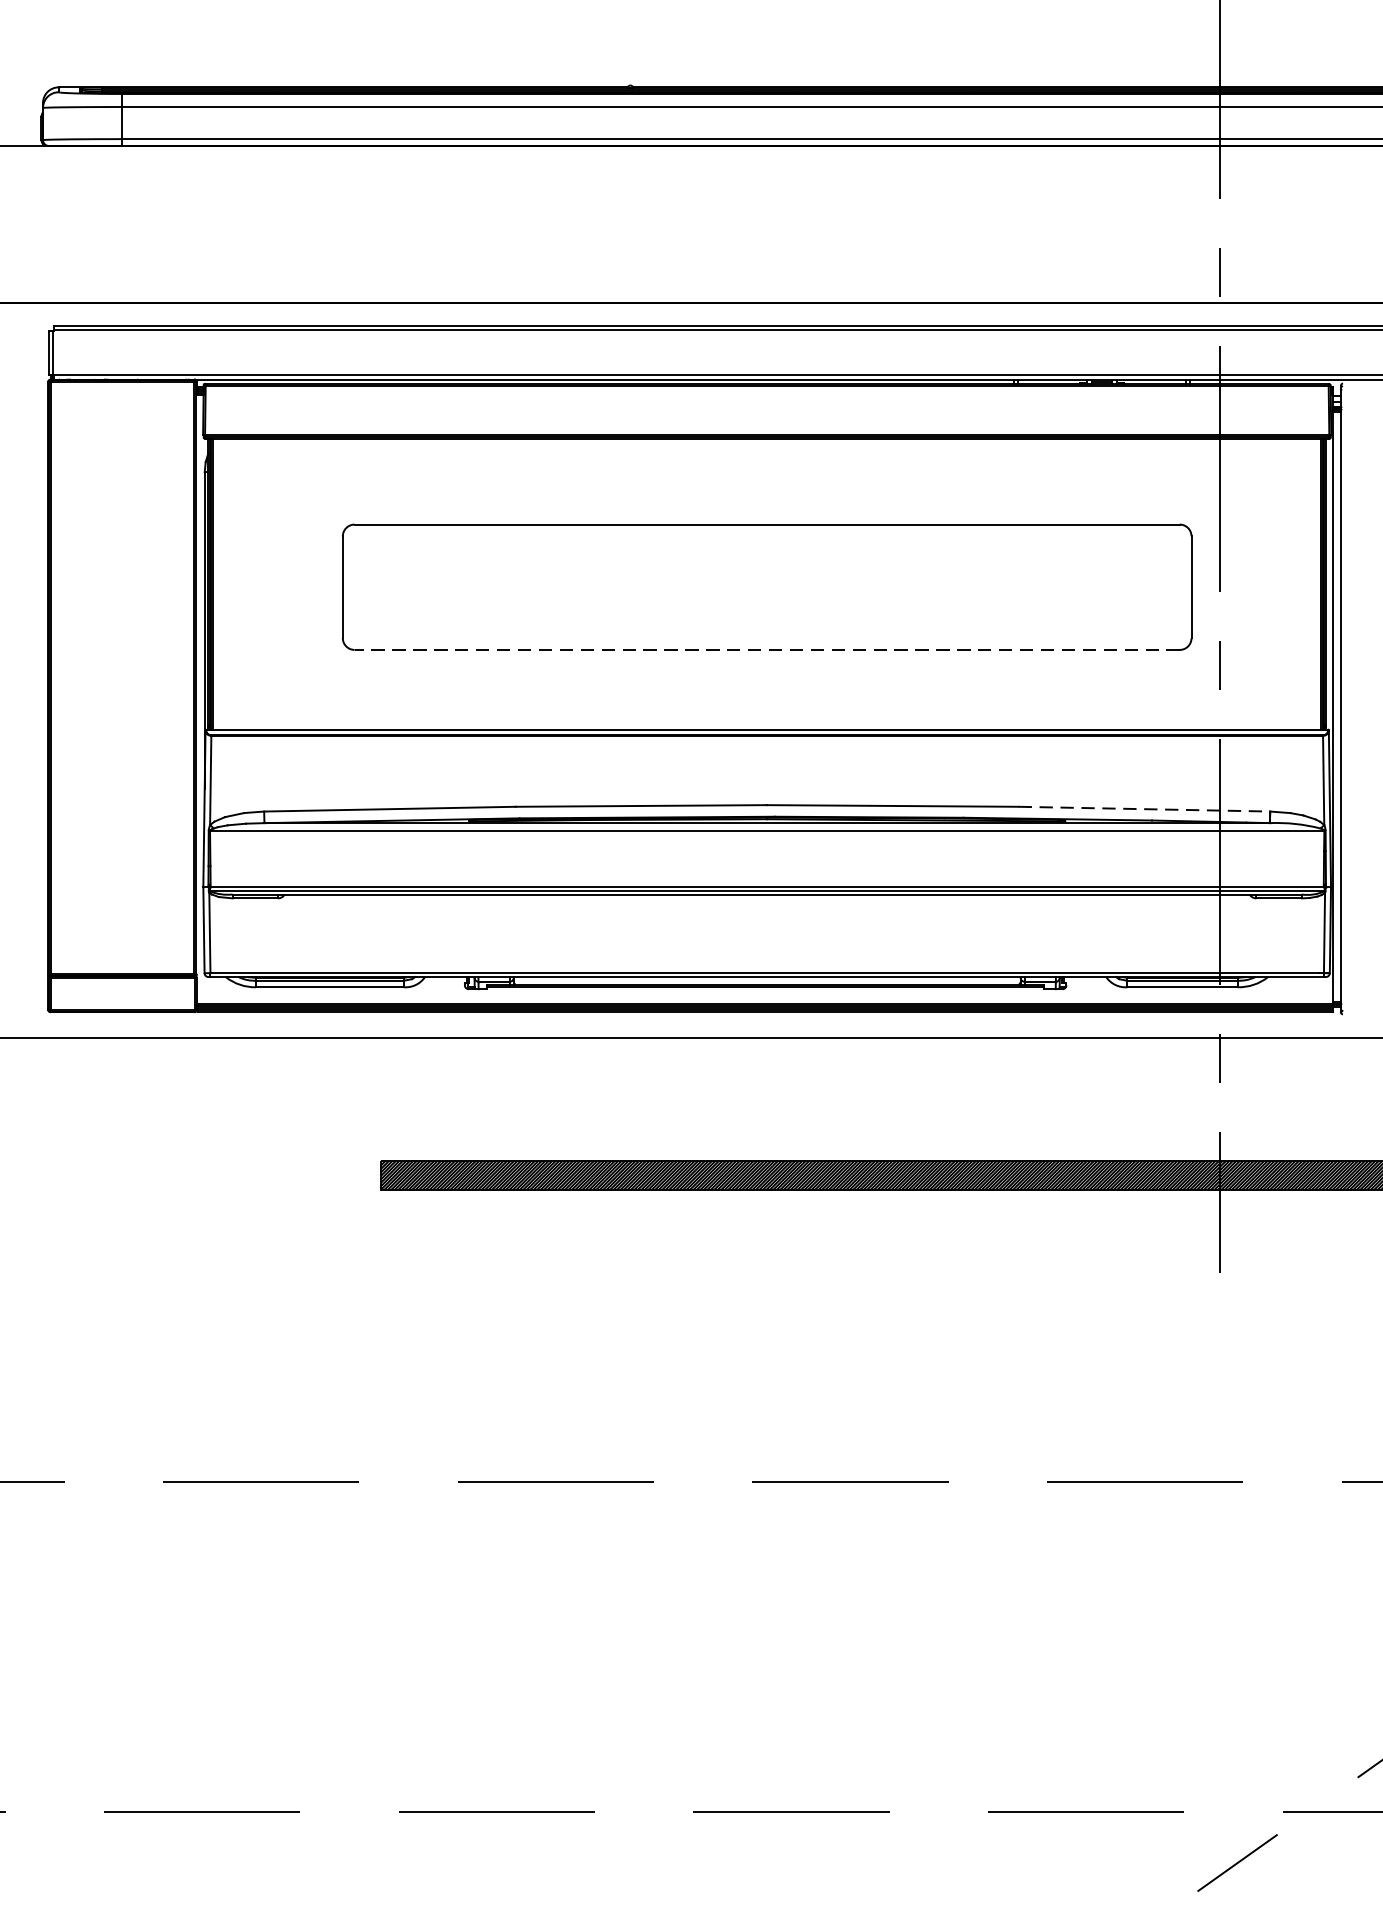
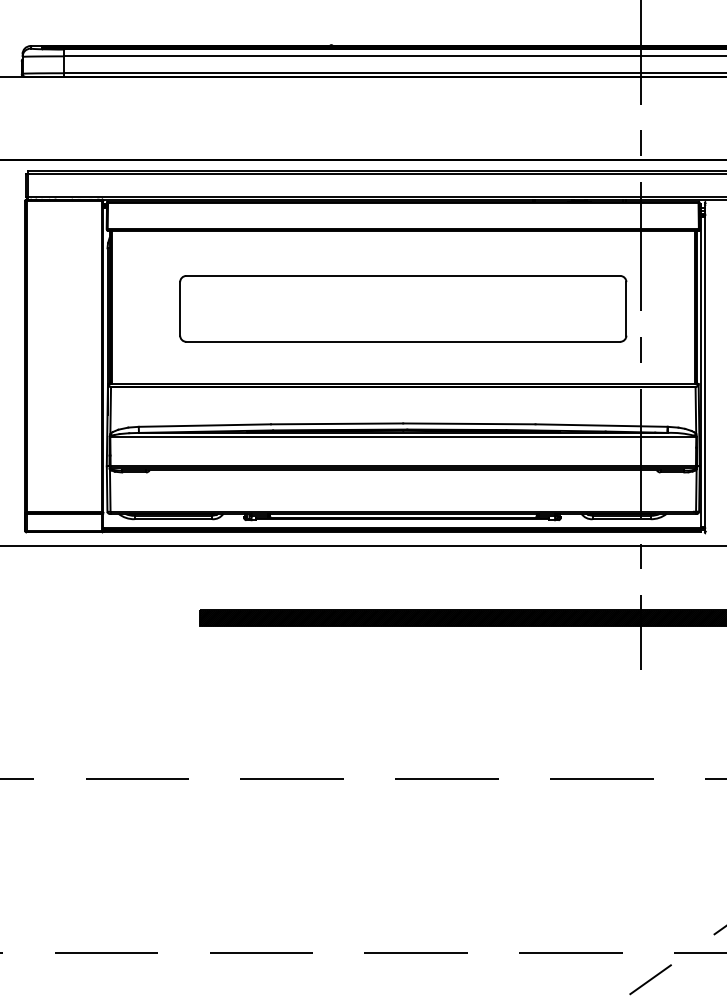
line: (767, 649) -> (403, 341), dashed -> solid
line: (1146, 809) -> (602, 425), dashed -> solid

